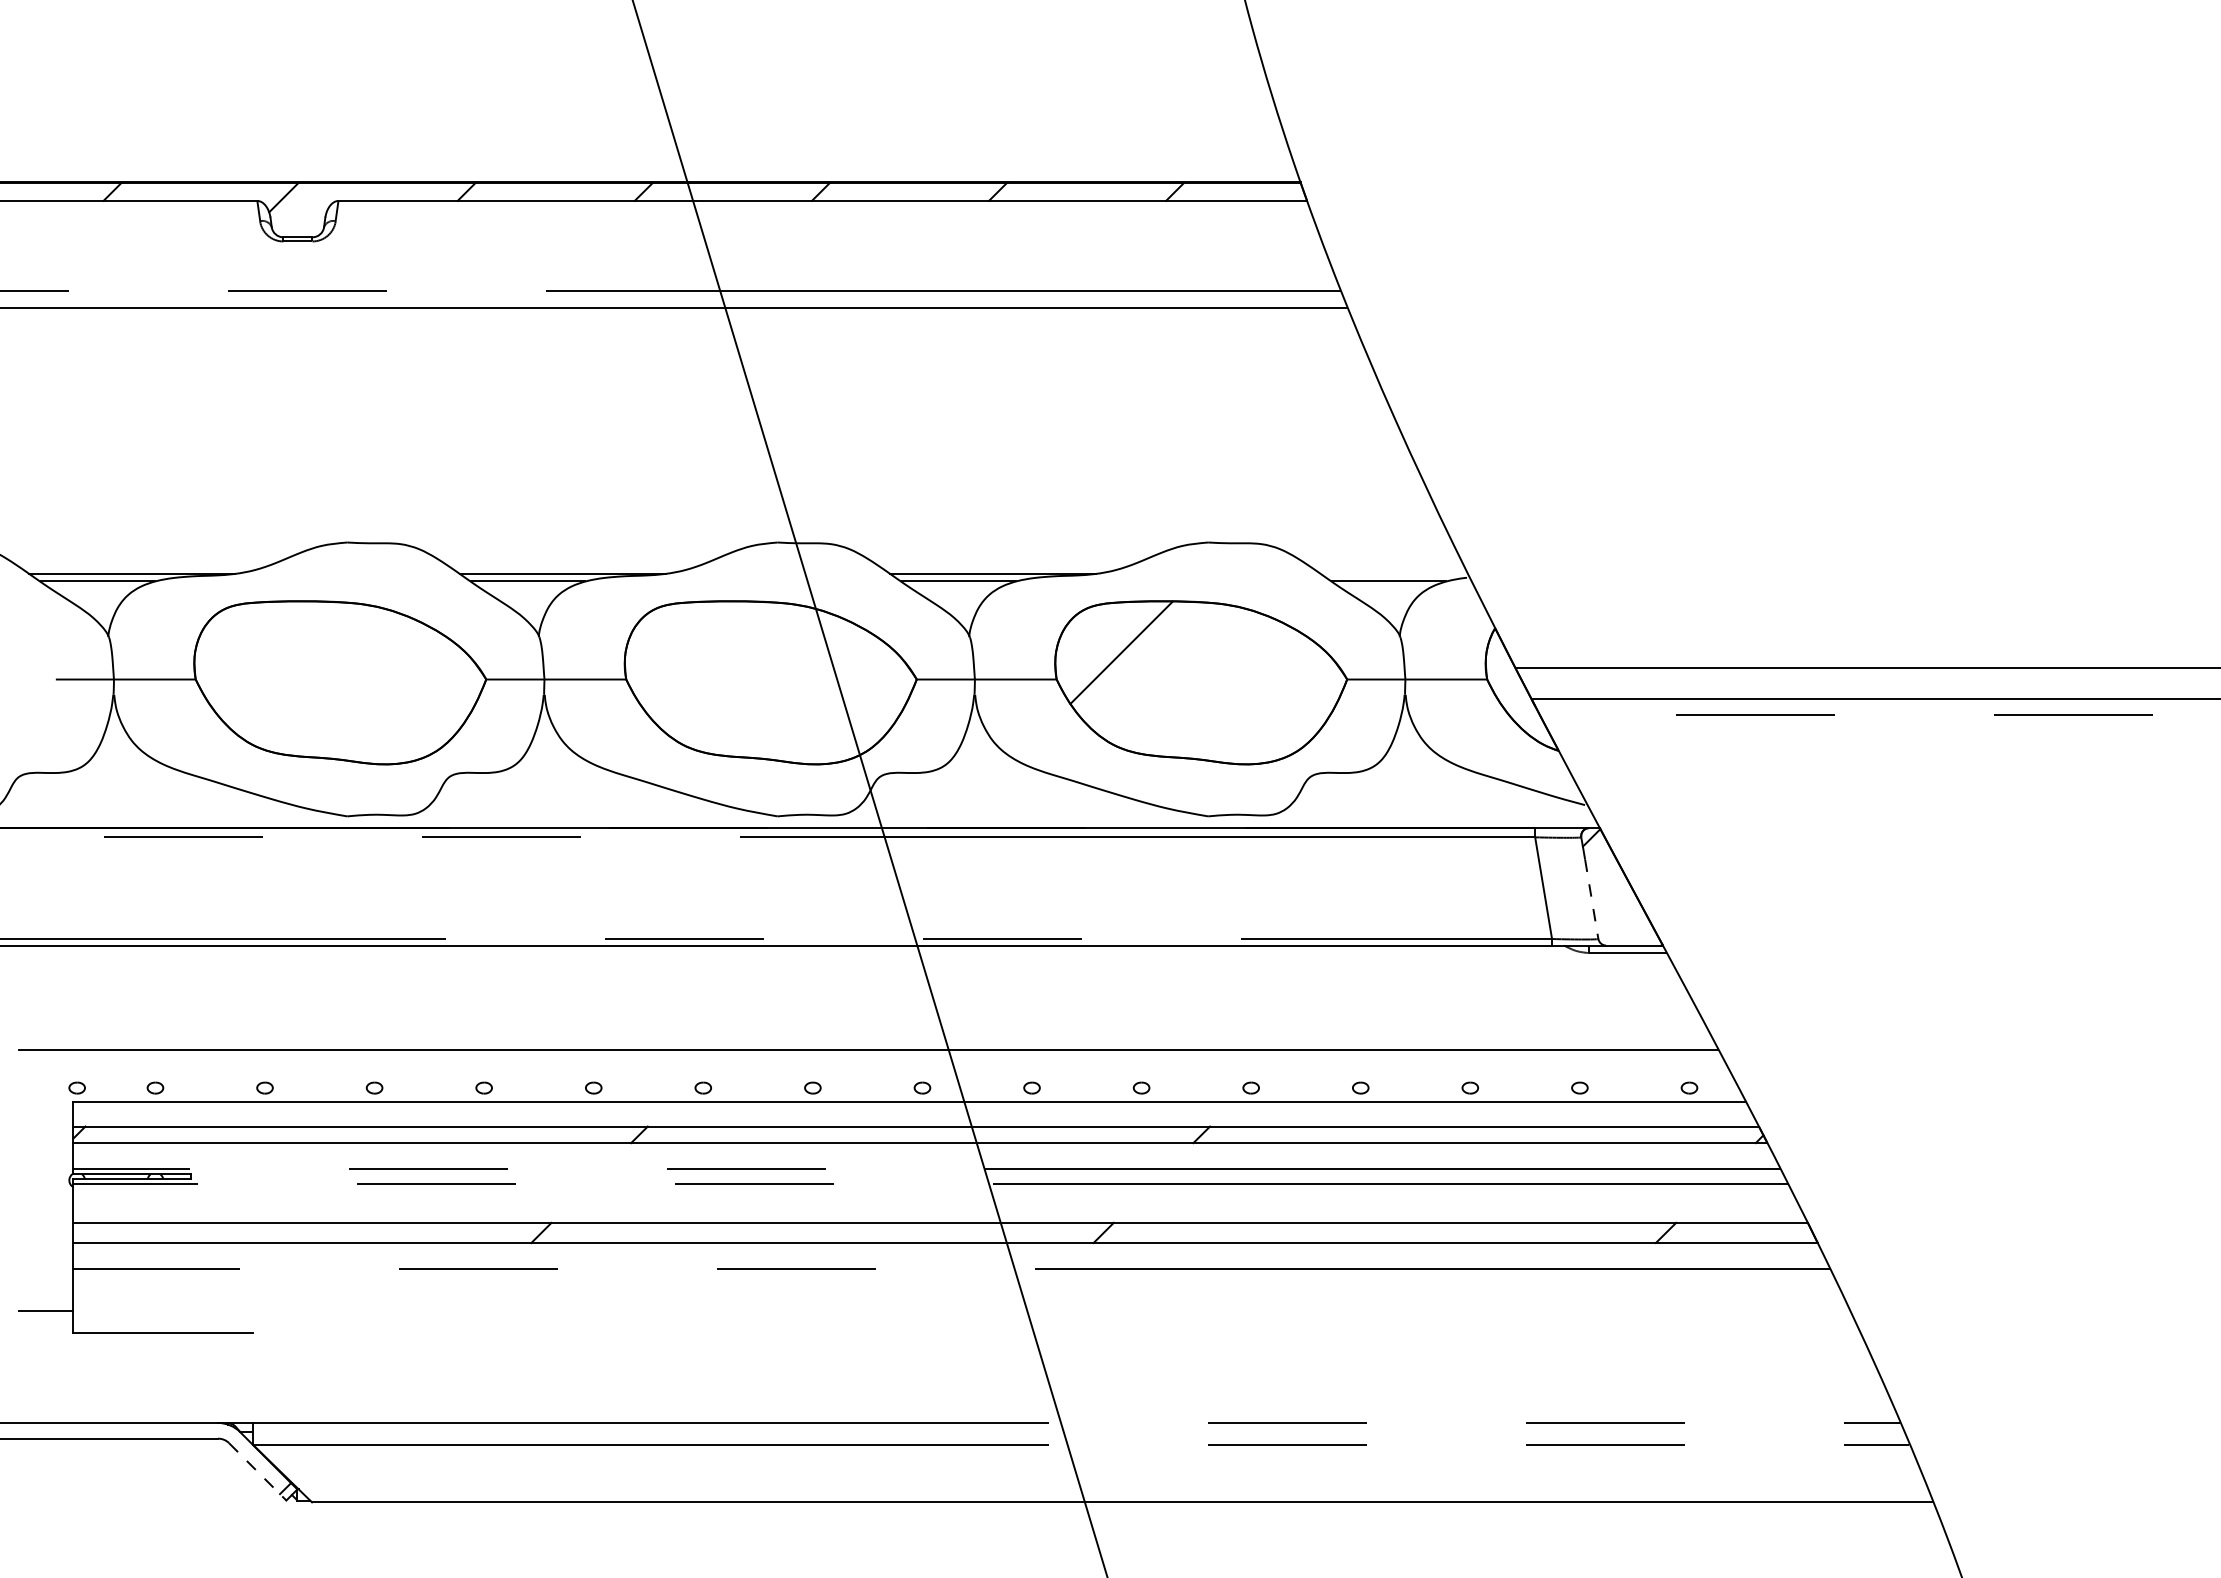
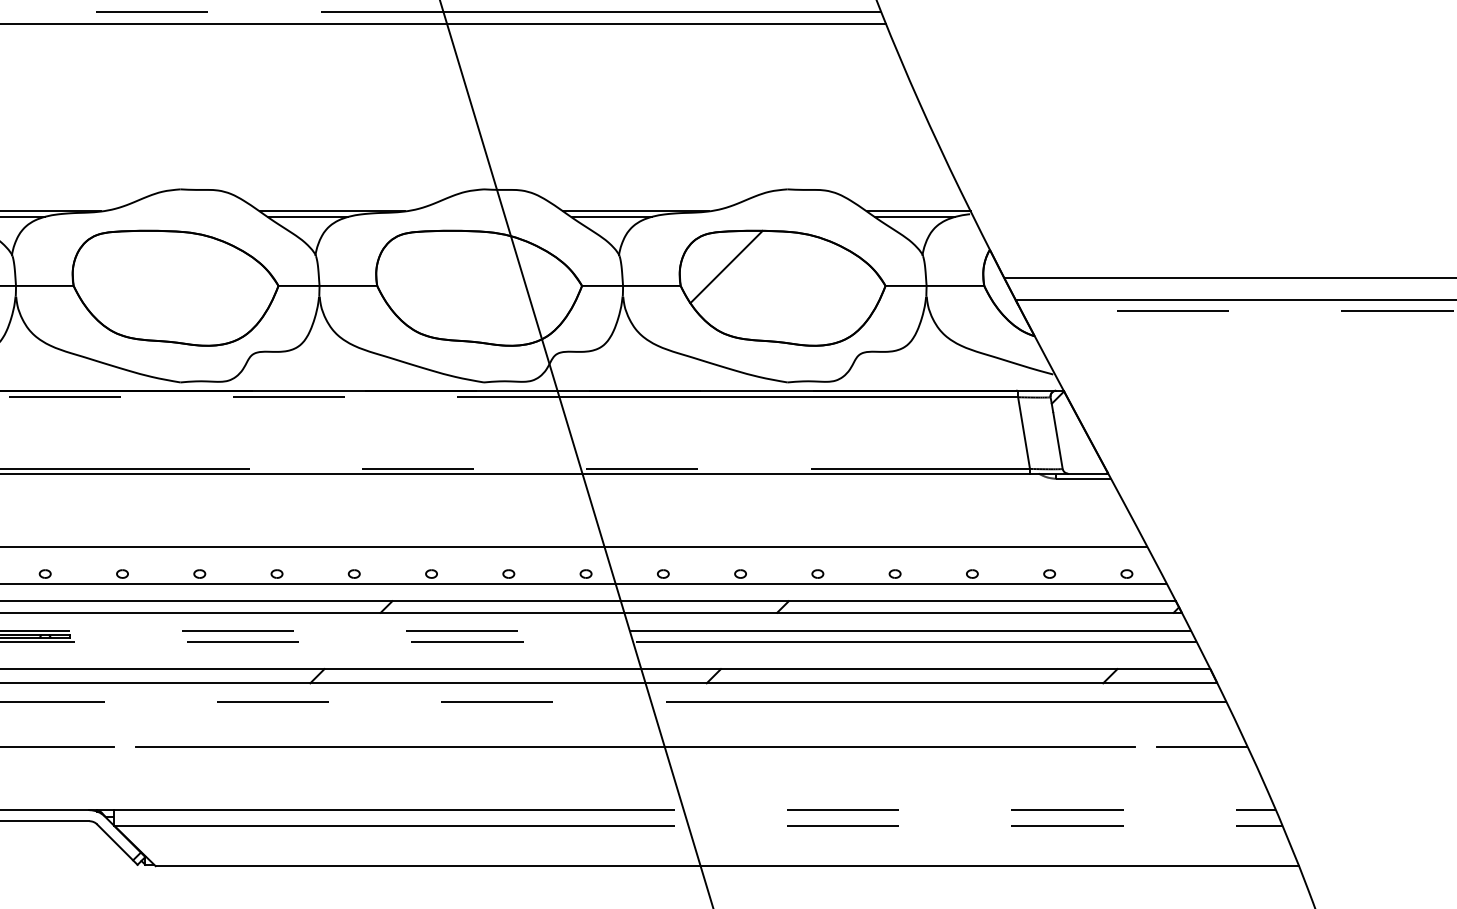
line: (1393, 573) -> (918, 211), added
line: (1591, 899) -> (1057, 441), dashed -> solid
line: (992, 1332) -> (635, 746), added
line: (1795, 1332) -> (1201, 746), added
line: (258, 1472) -> (117, 845), dashed -> solid

